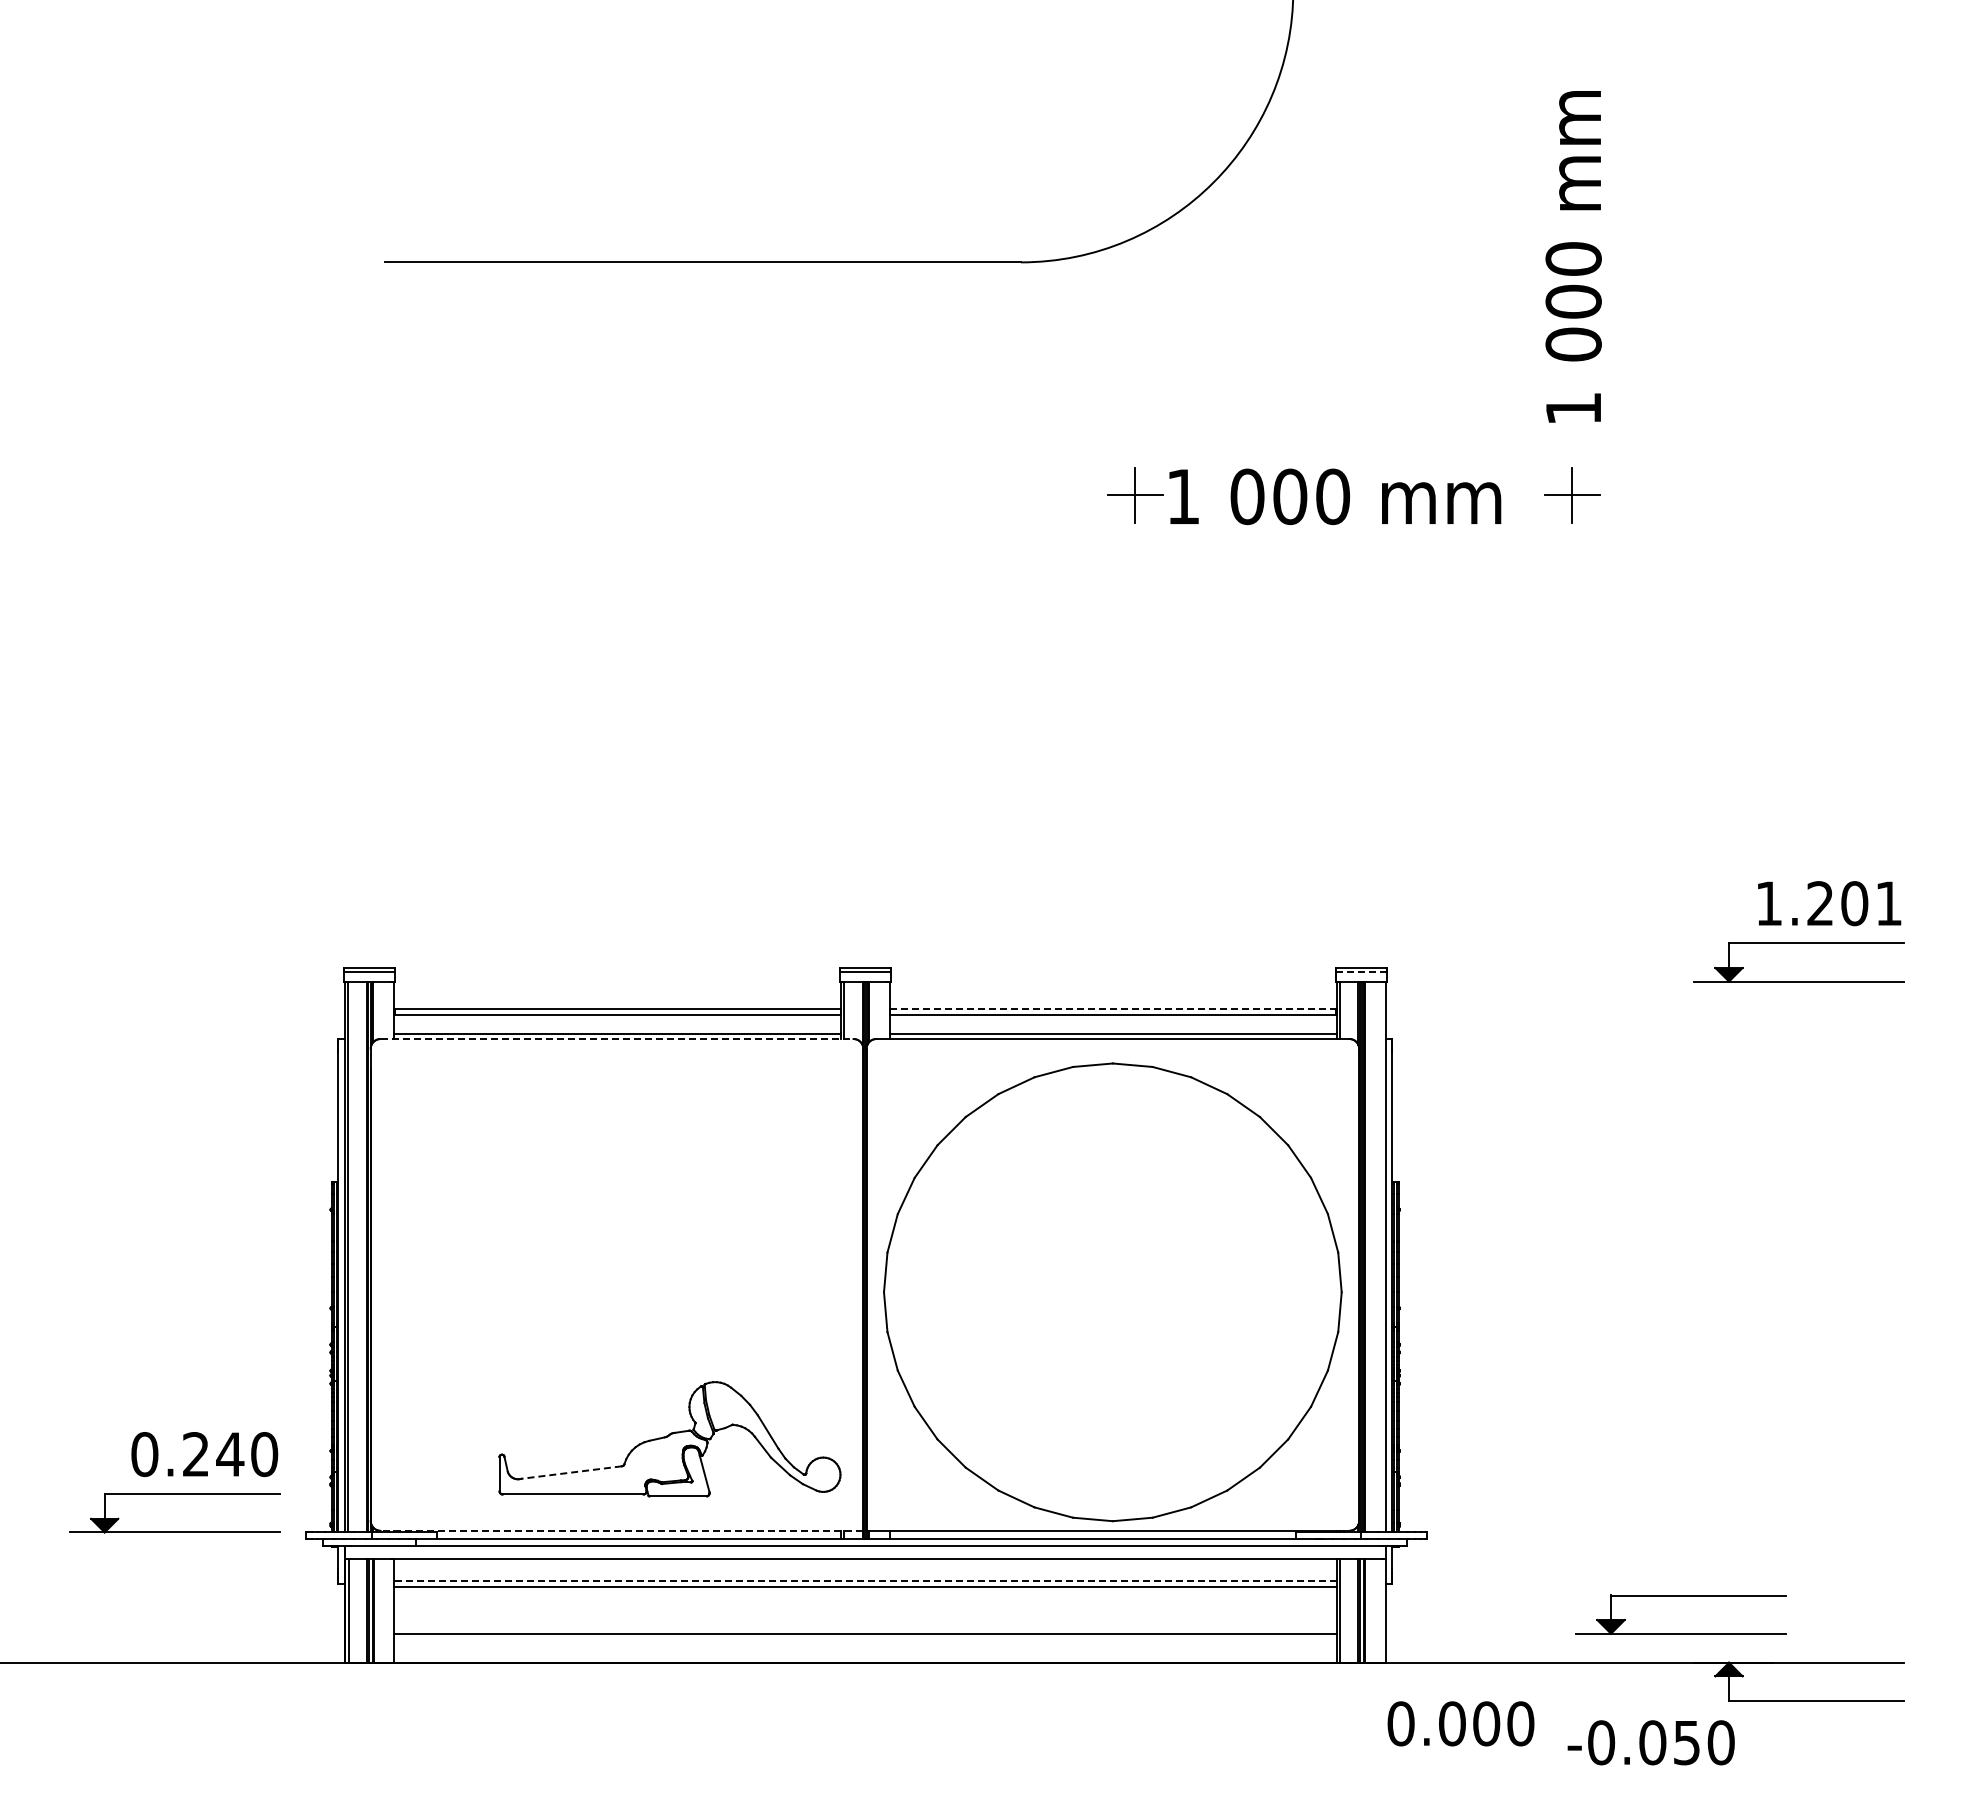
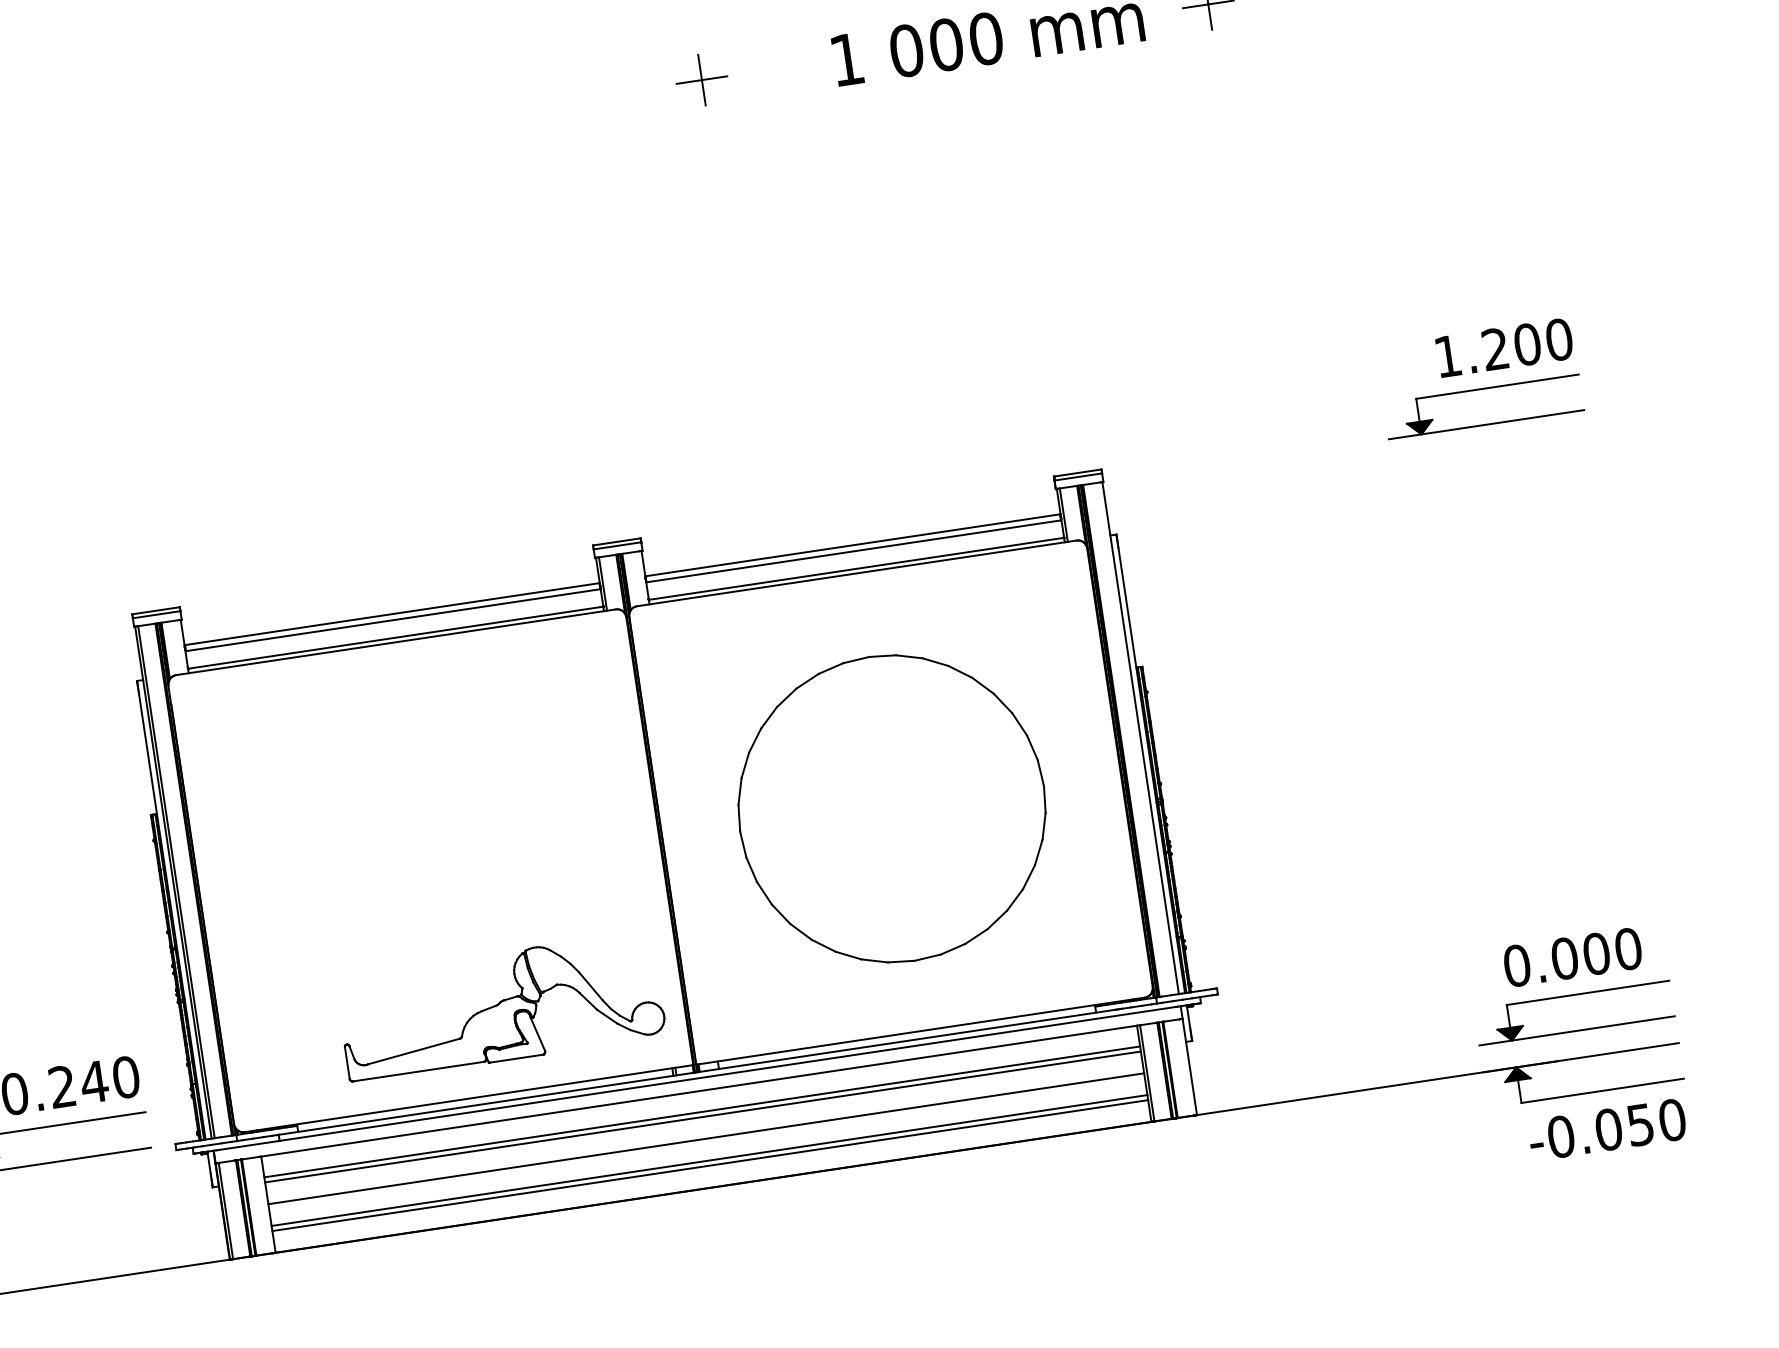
part: (1135, 495) -> (702, 80), moved
text: (1888, 903) -> (1558, 339), 1.201 -> 1.200
line: (1361, 972) -> (1078, 477), dashed -> solid
line: (1113, 1008) -> (853, 544), dashed -> solid
line: (617, 1039) -> (396, 642), dashed -> solid
part: (1112, 1292) -> (891, 809), size x0.71
line: (571, 1472) -> (413, 1051), dashed -> solid
line: (621, 1530) -> (468, 1098), dashed -> solid
line: (864, 1581) -> (701, 1112), dashed -> solid
part: (1680, 1596) -> (1571, 996), moved
line: (865, 1610) -> (706, 1138), added
line: (865, 1639) -> (710, 1165), added
text: (1460, 1723) -> (1572, 957), moved
text: (1650, 1742) -> (1606, 1129), moved

